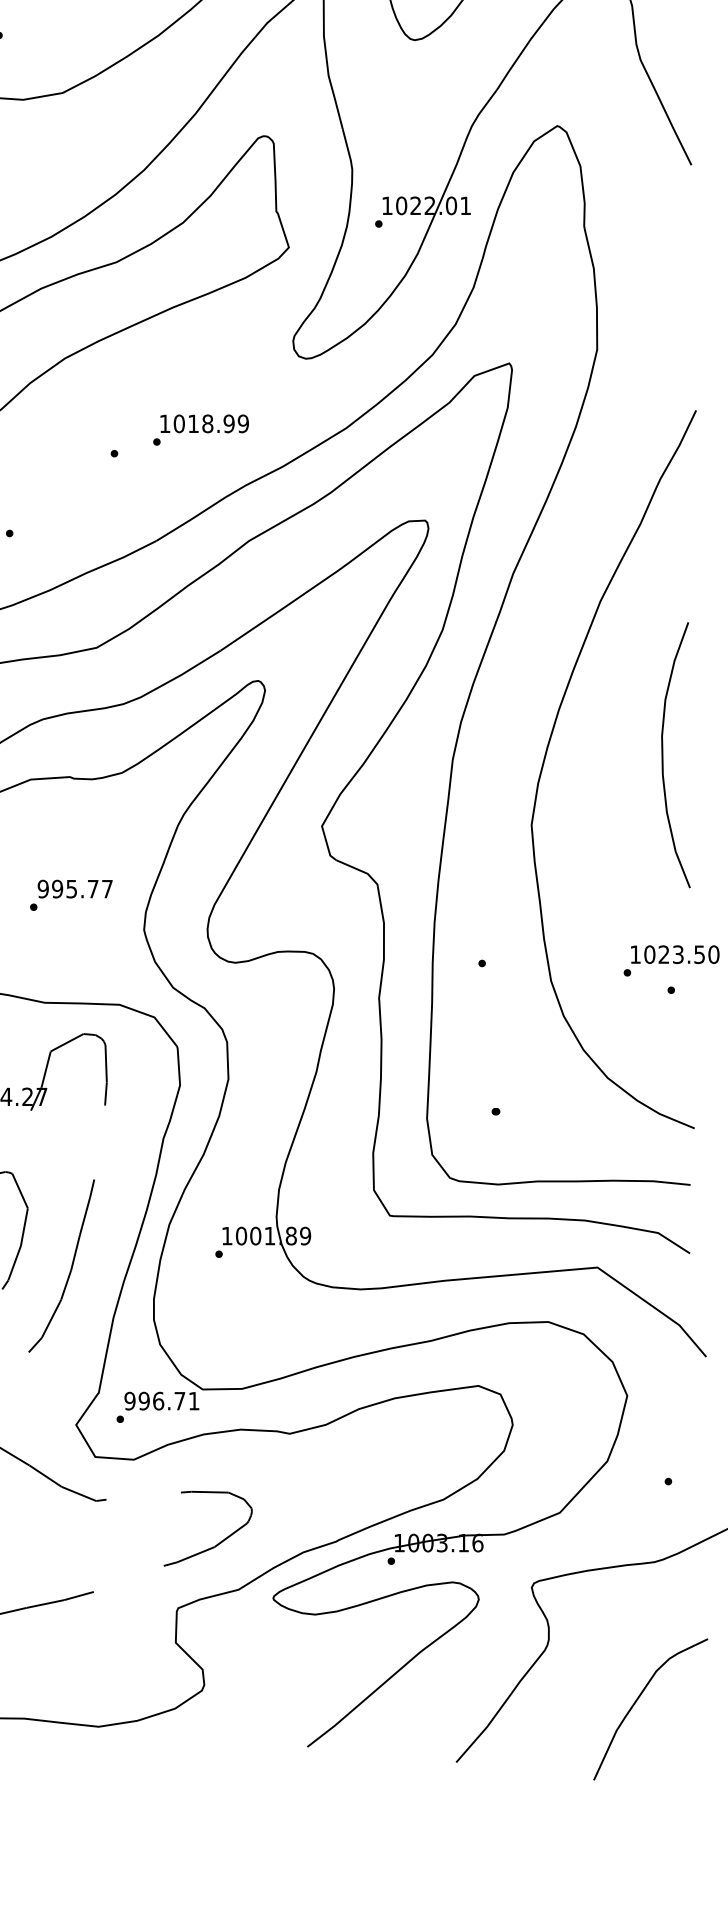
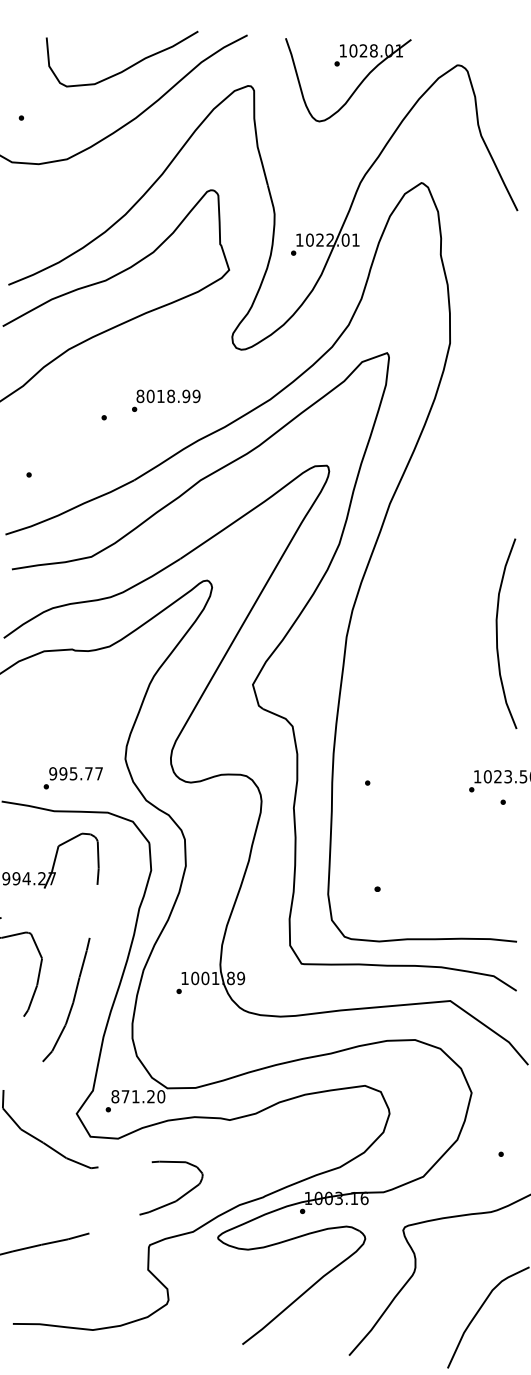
text: (165, 424) -> (140, 396), 1018.99 -> 8018.99
curve: (547, 754) -> (414, 633), removed
text: (70, 895) -> (72, 778), moved
text: (162, 1400) -> (138, 1096), 996.71 -> 871.20

